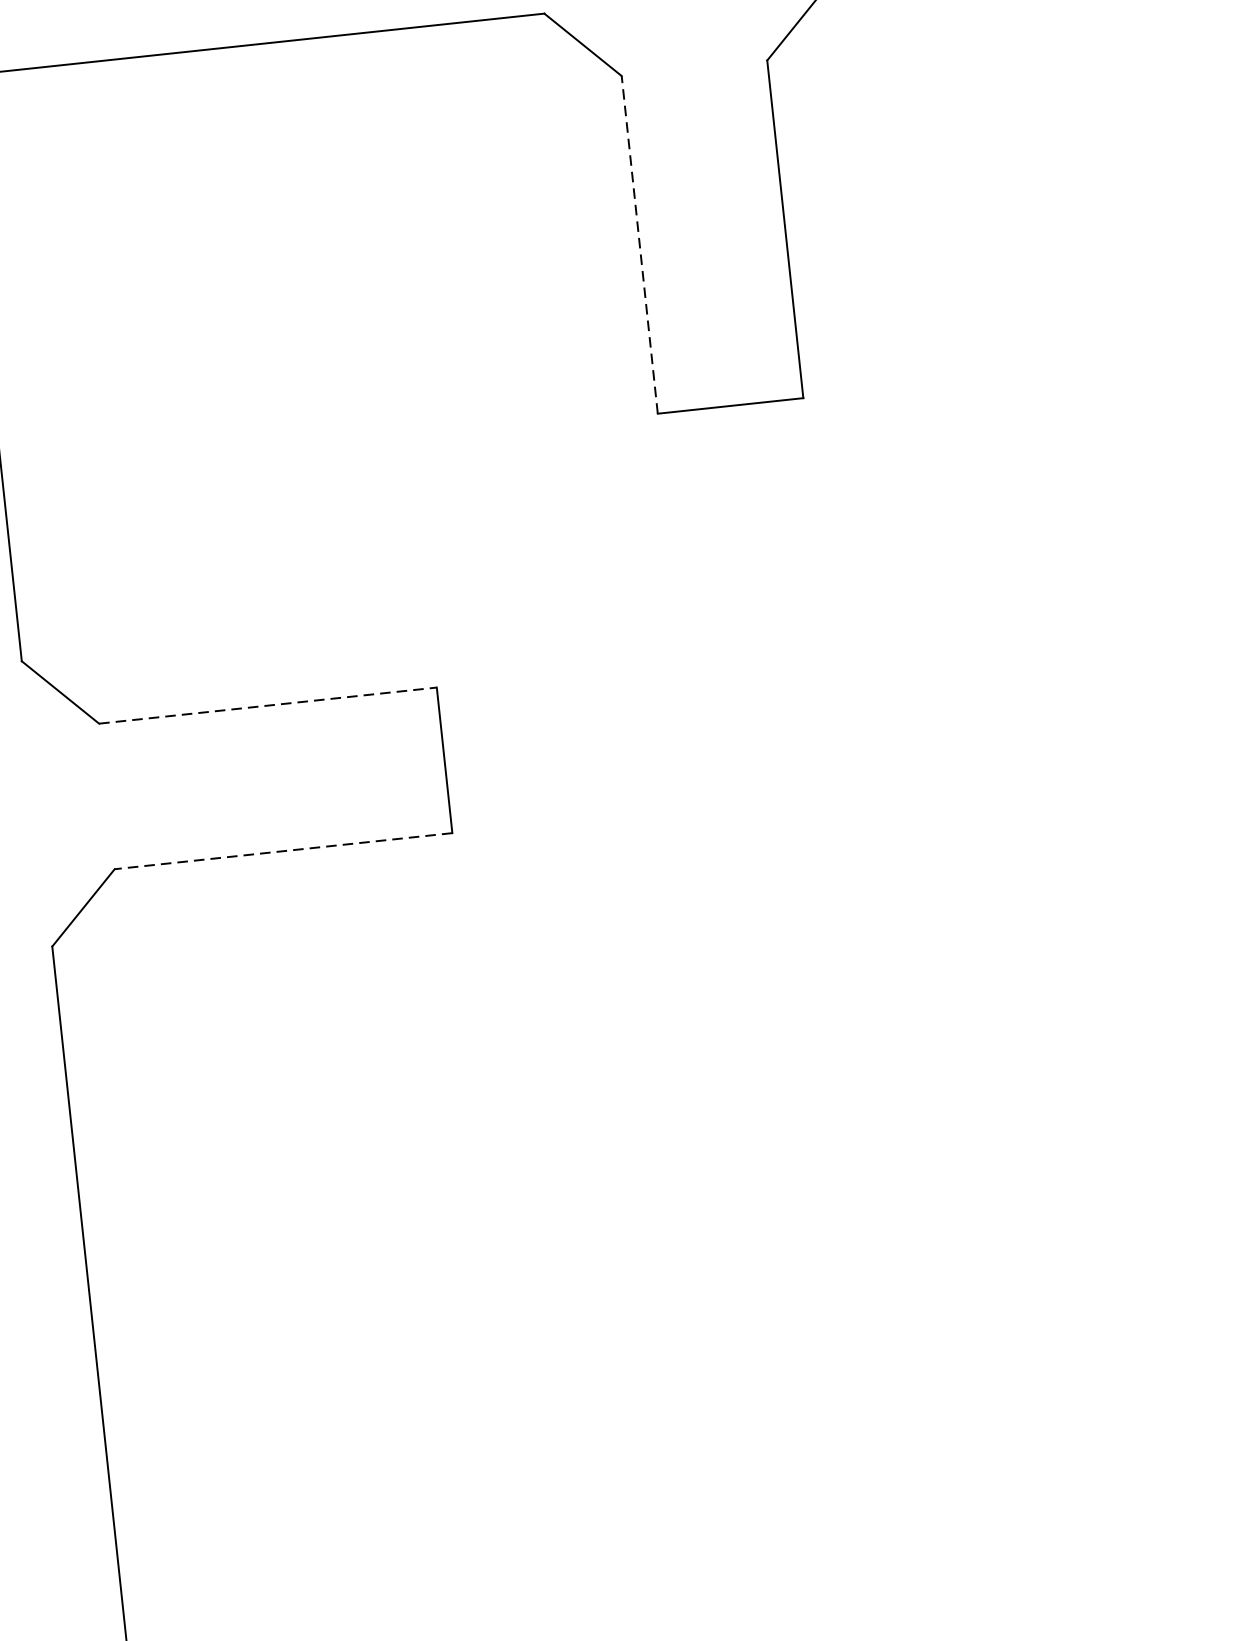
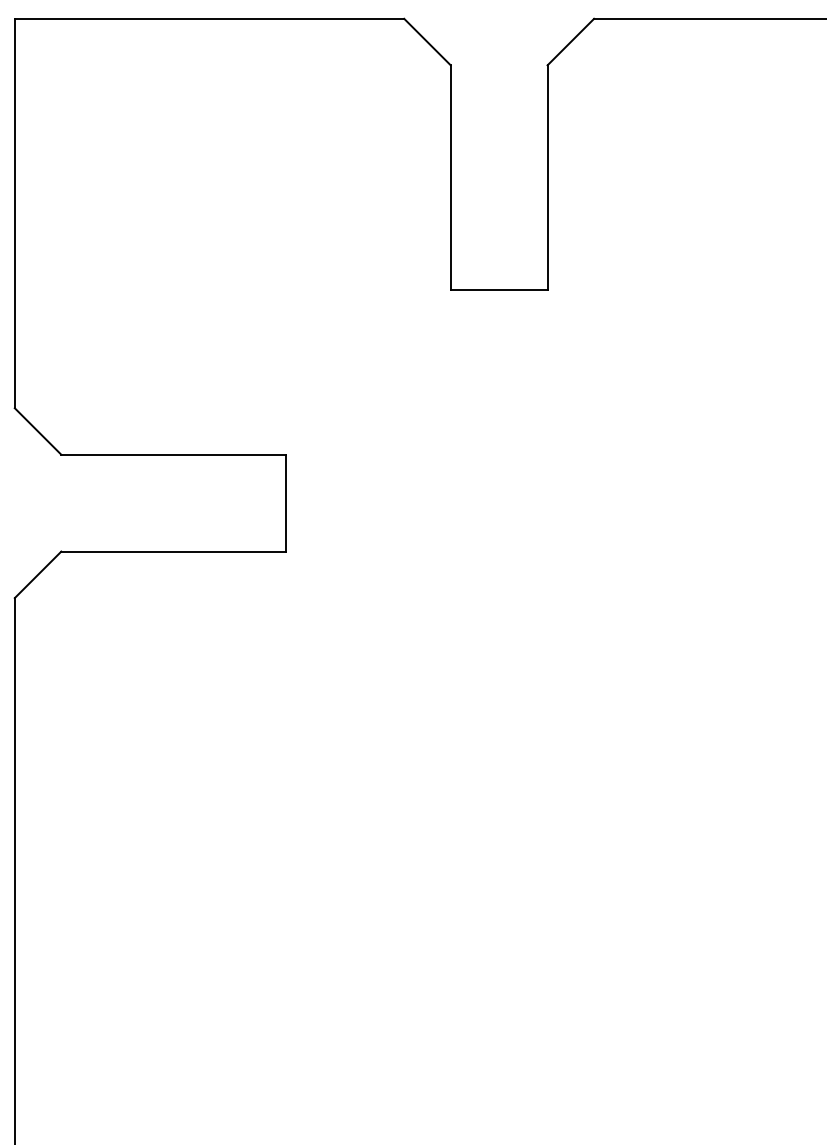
line: (639, 244) -> (450, 177), dashed -> solid
line: (269, 705) -> (174, 454), dashed -> solid
line: (283, 851) -> (173, 551), dashed -> solid

